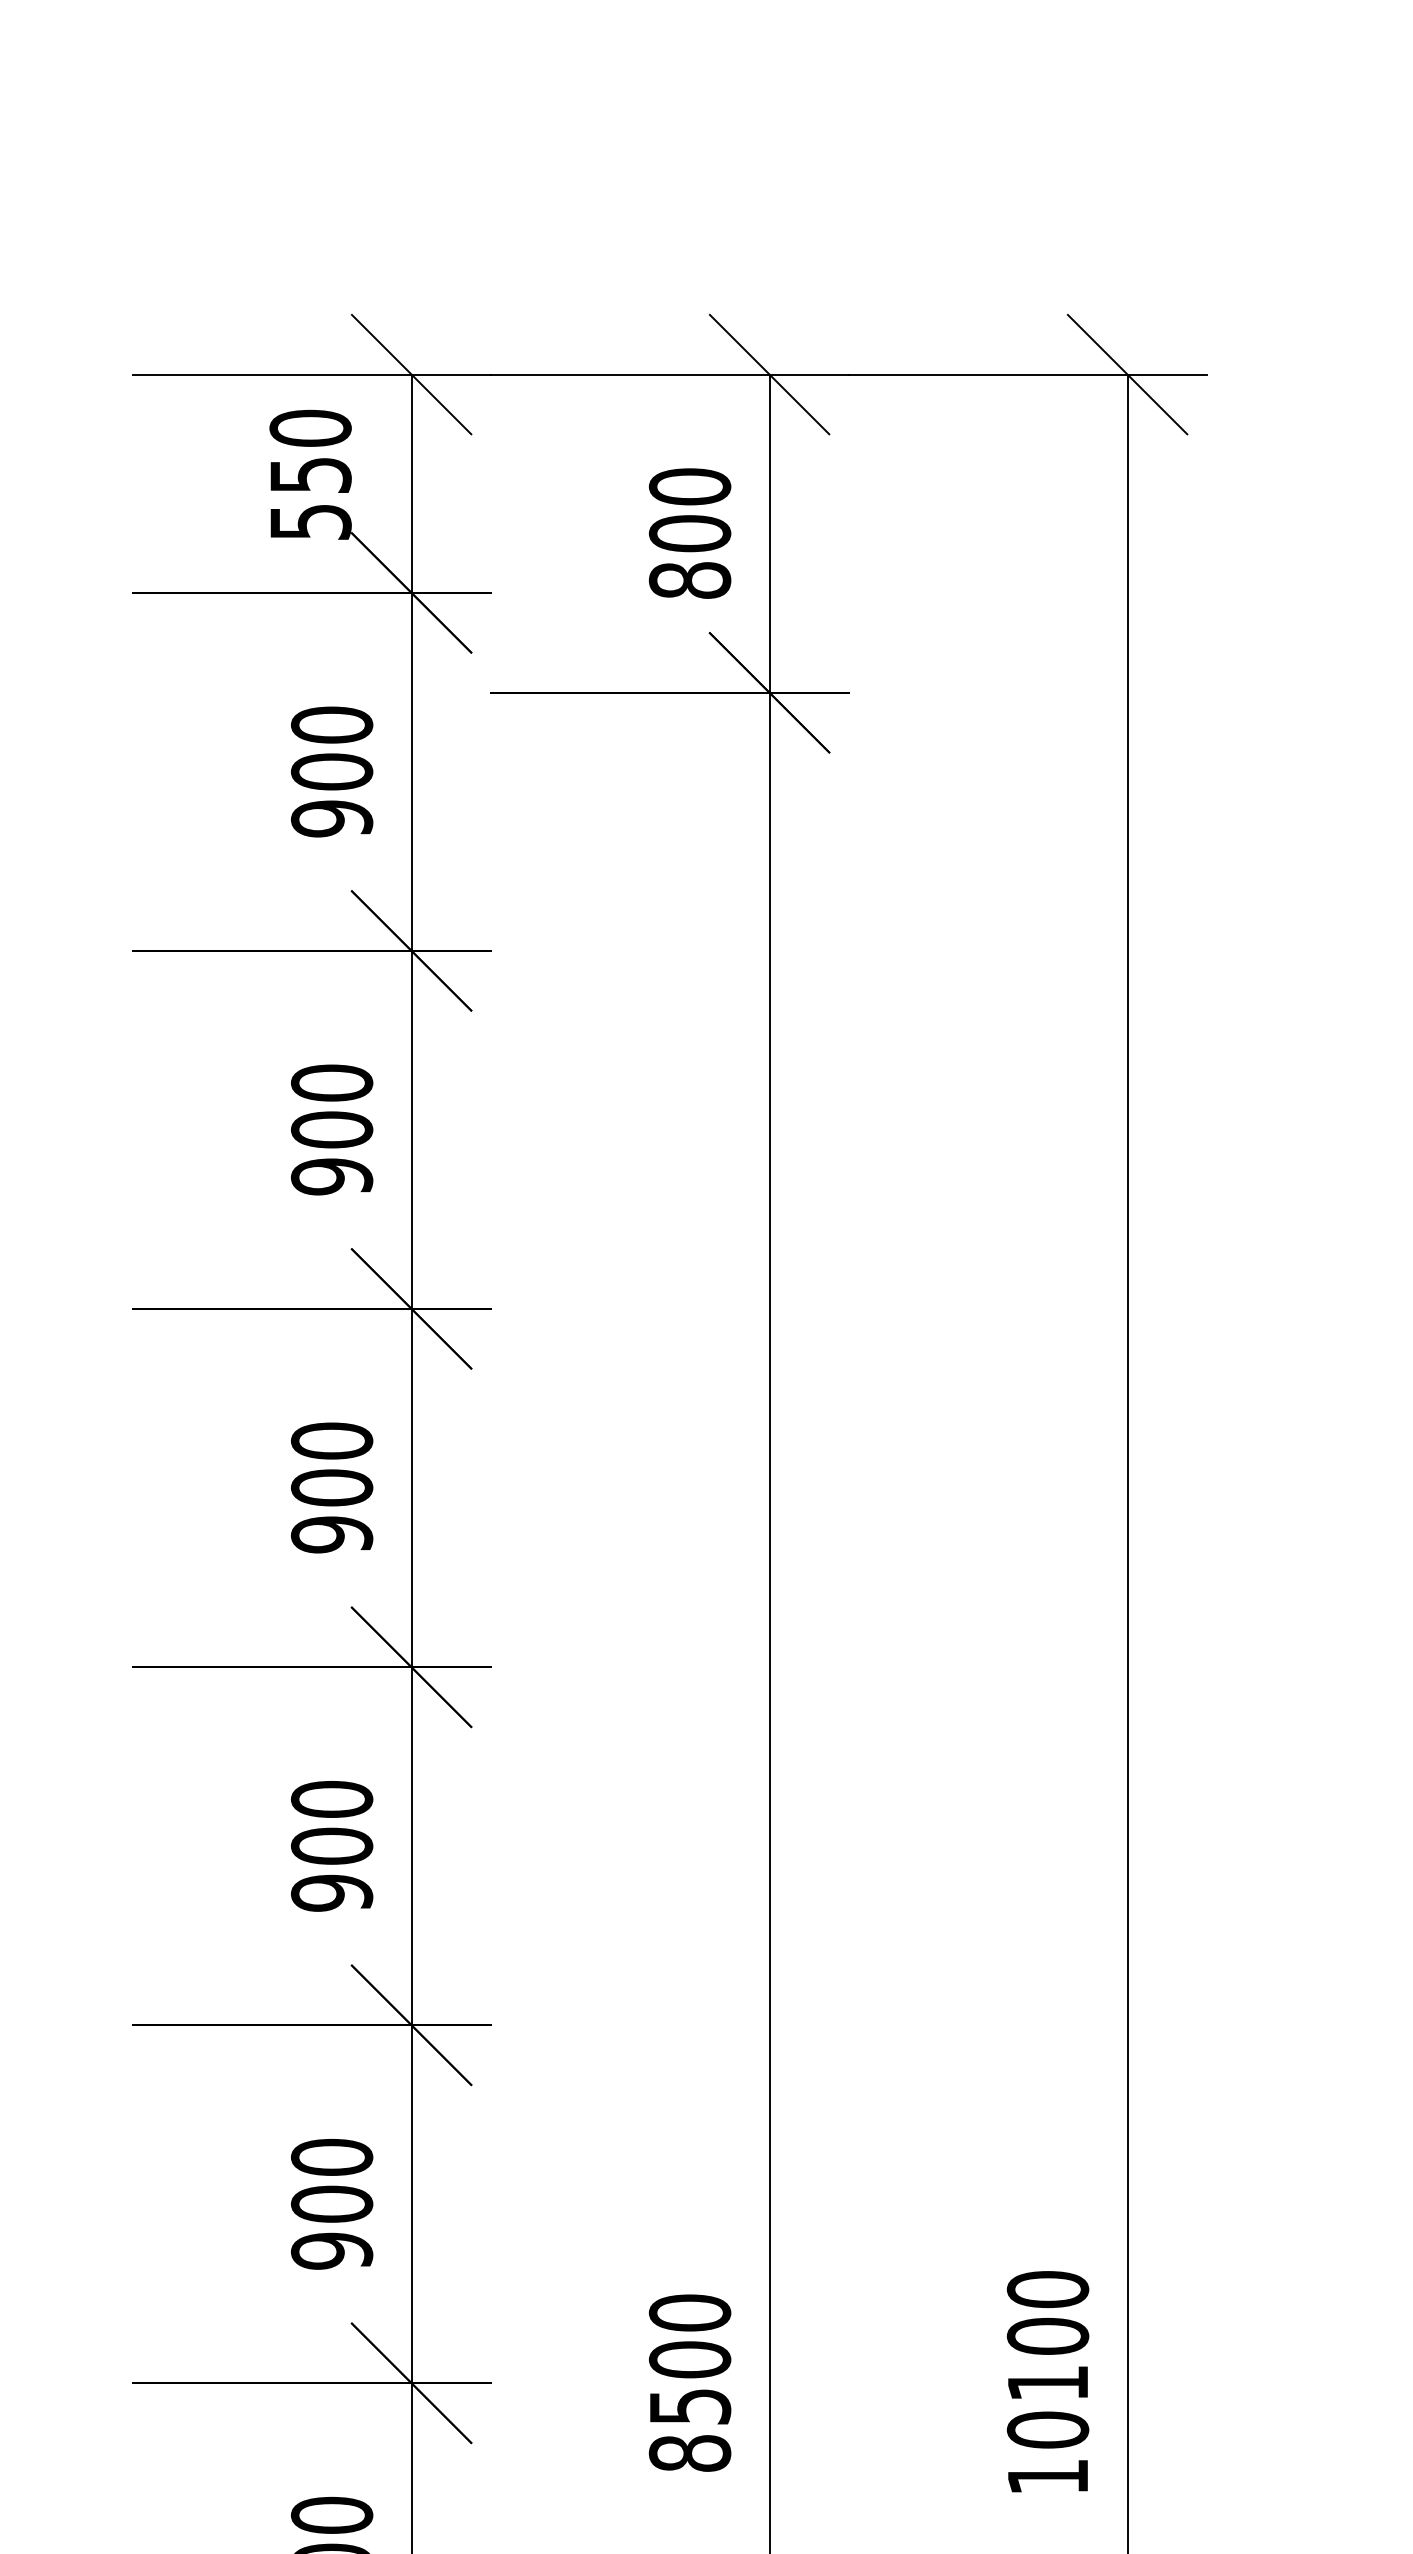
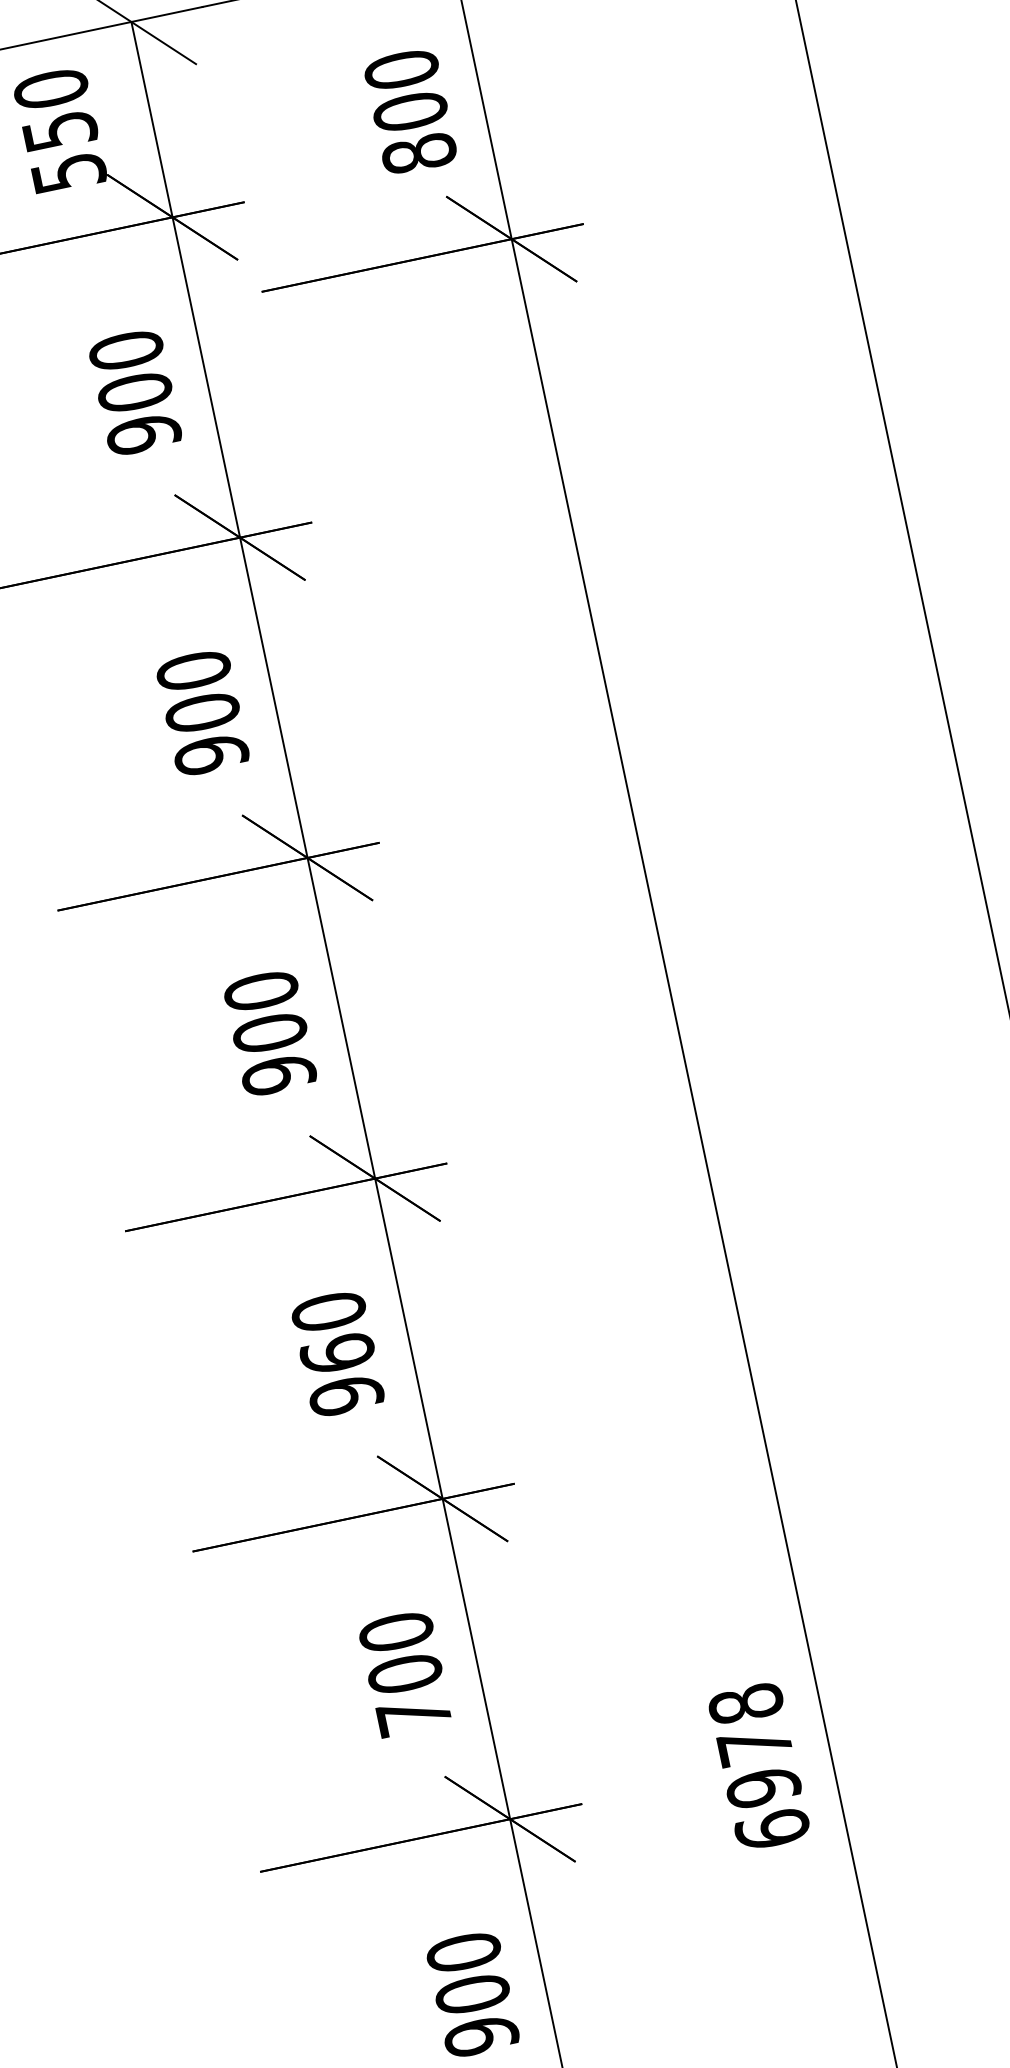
text: (331, 1845) -> (337, 1353), 900 -> 960
text: (331, 2250) -> (413, 1715), 900 -> 700
text: (689, 2382) -> (758, 1766), 8500 -> 6978

